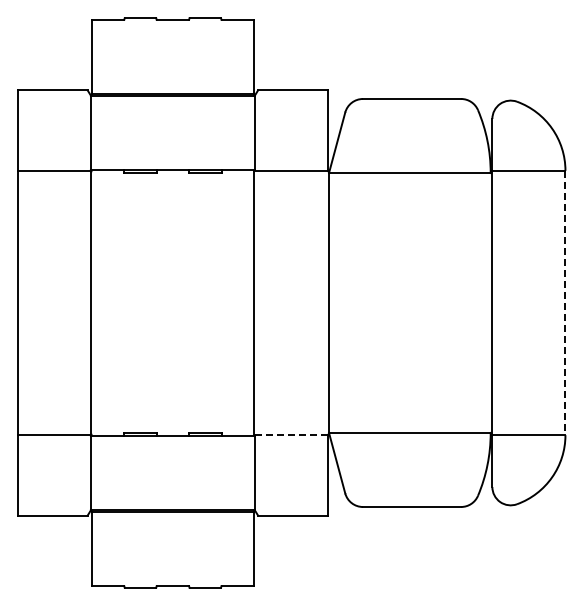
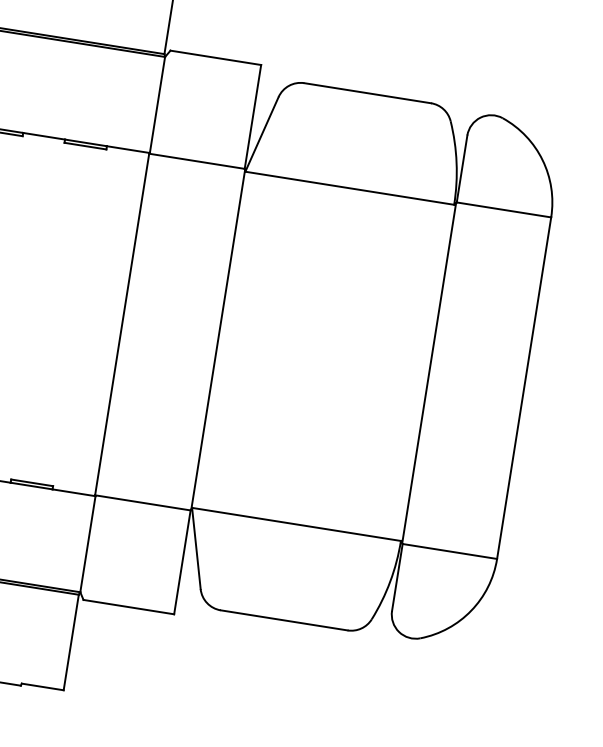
line: (565, 303) -> (524, 388), dashed -> solid
line: (291, 435) -> (143, 503), dashed -> solid

